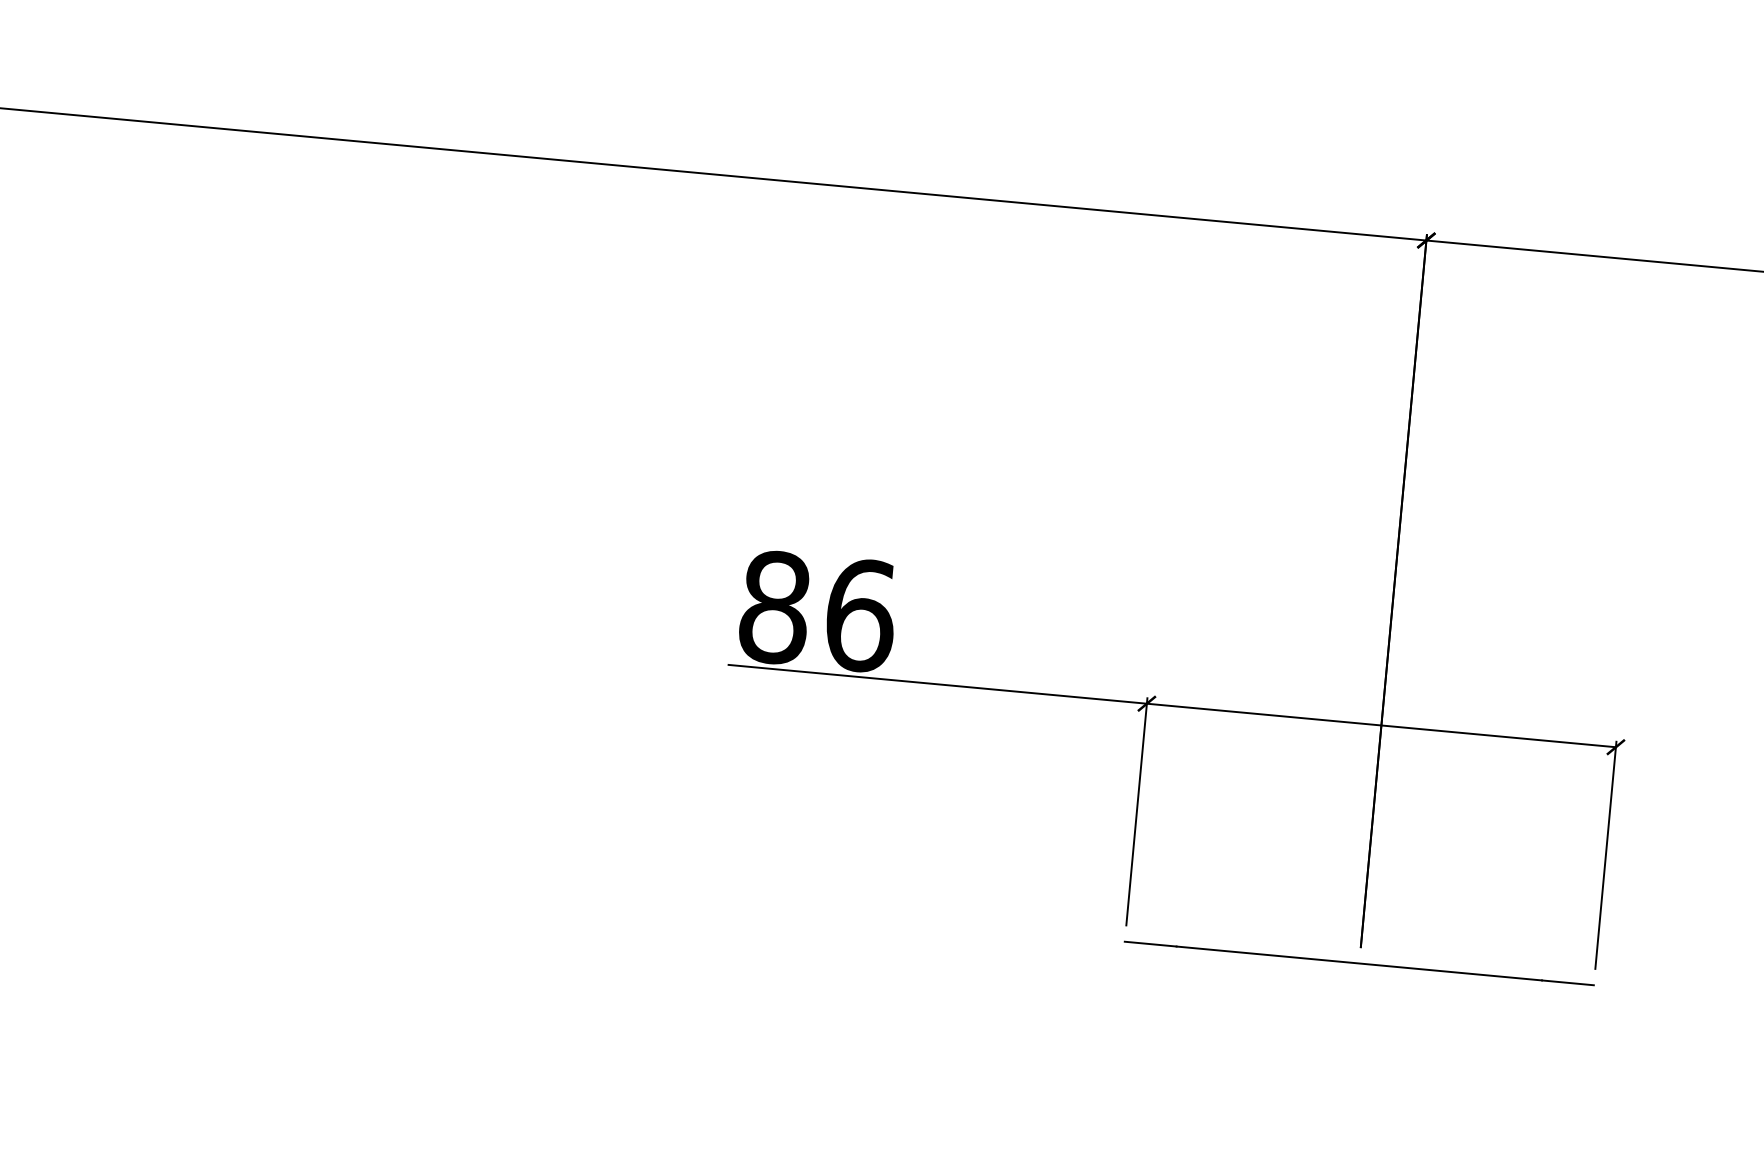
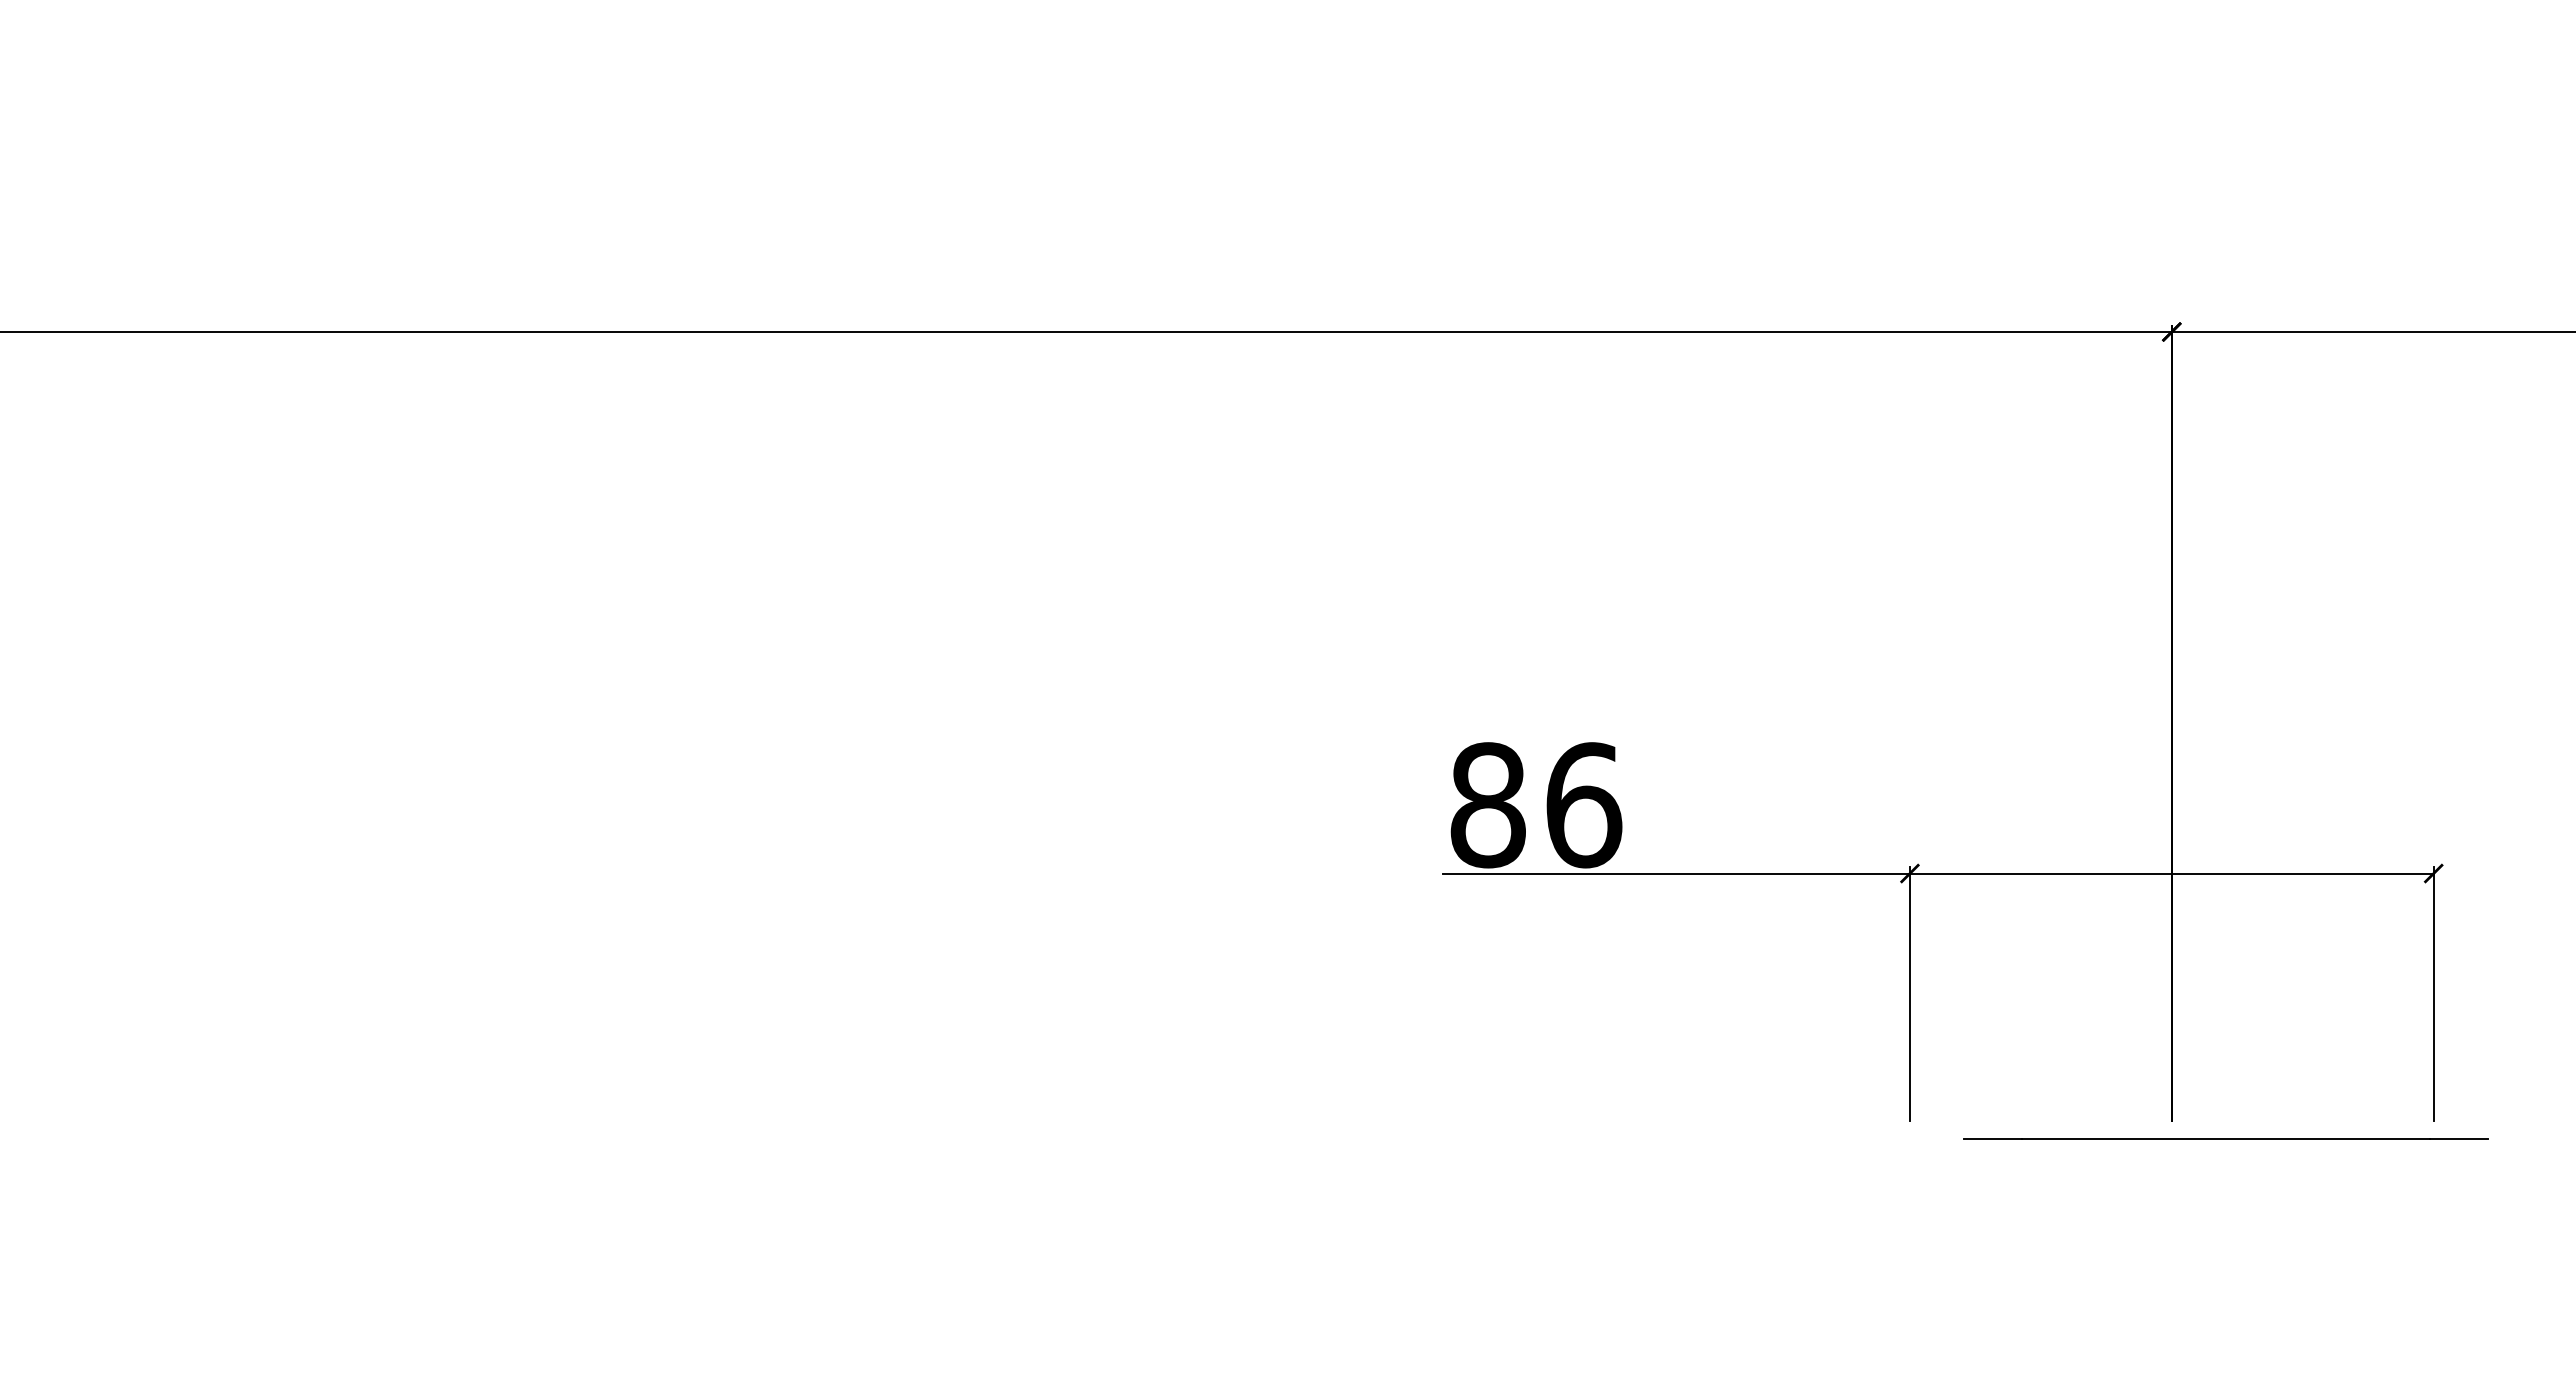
line: (1359, 962) -> (2225, 1138), moved

